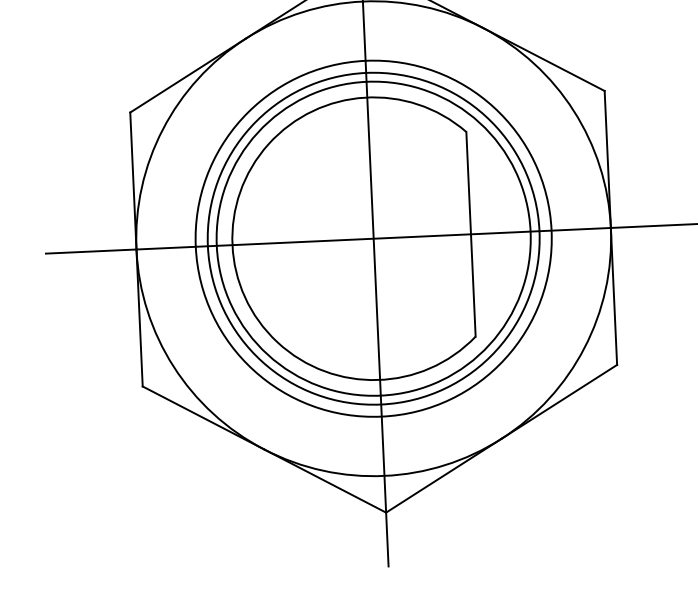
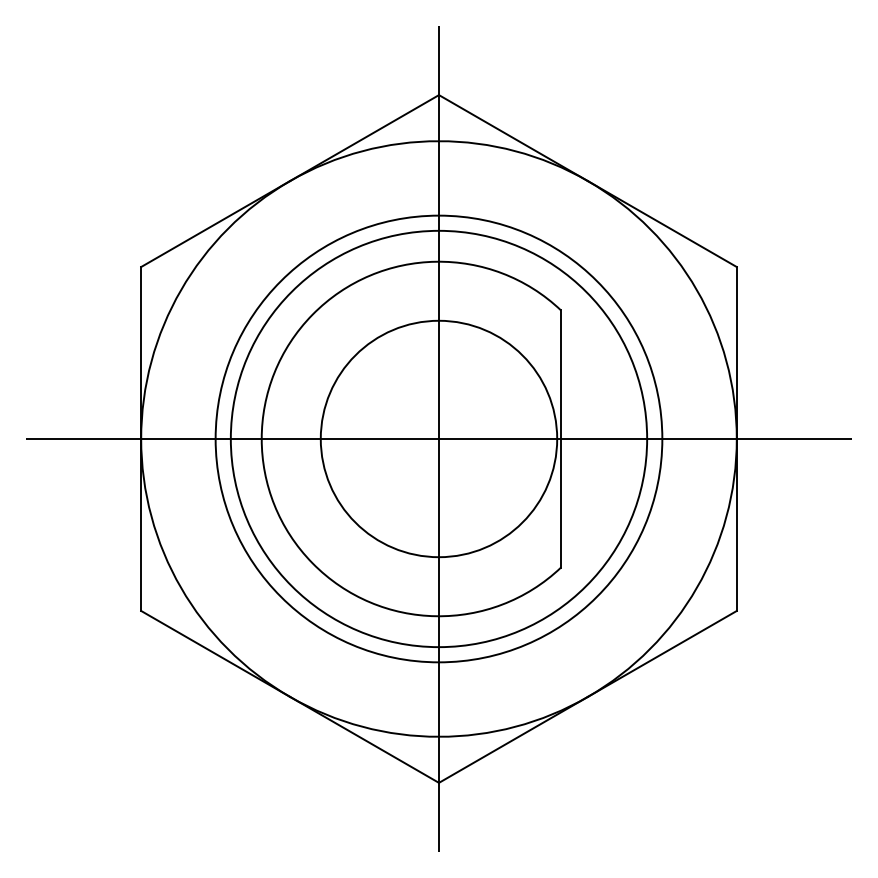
circle: (374, 238) -> (439, 438), size x0.6

